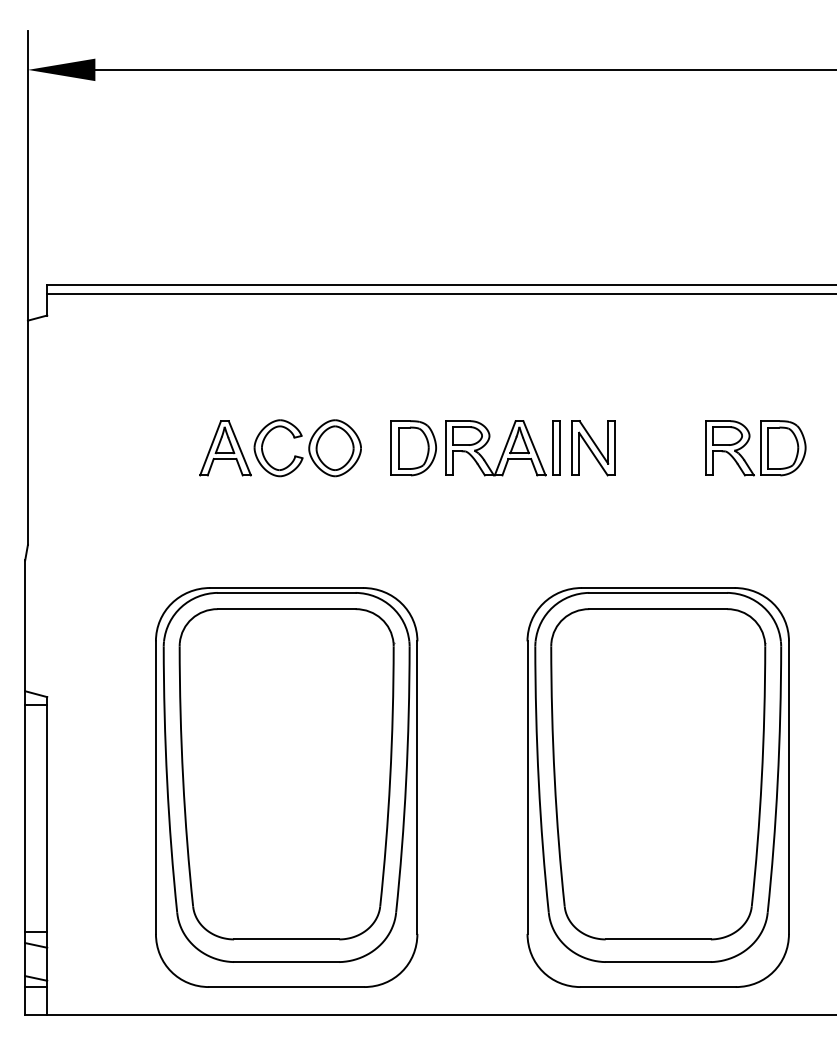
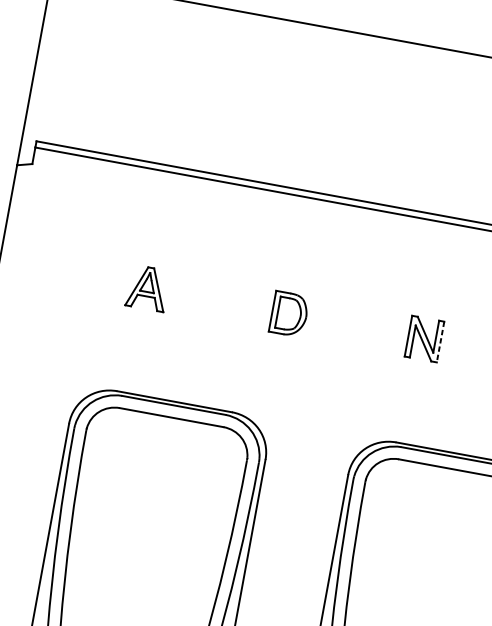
part: (307, 448) -> (209, 299), removed
part: (502, 448) -> (356, 326), removed
line: (615, 448) -> (440, 342), solid -> dashed

